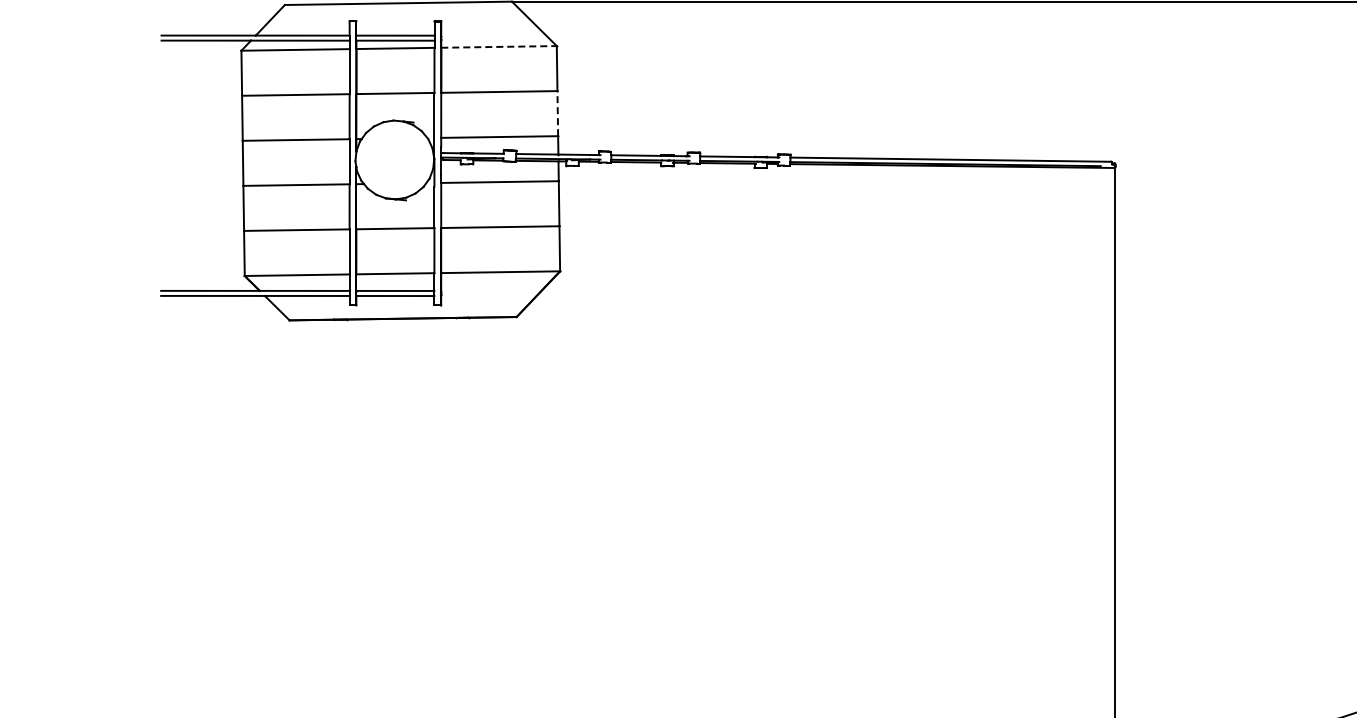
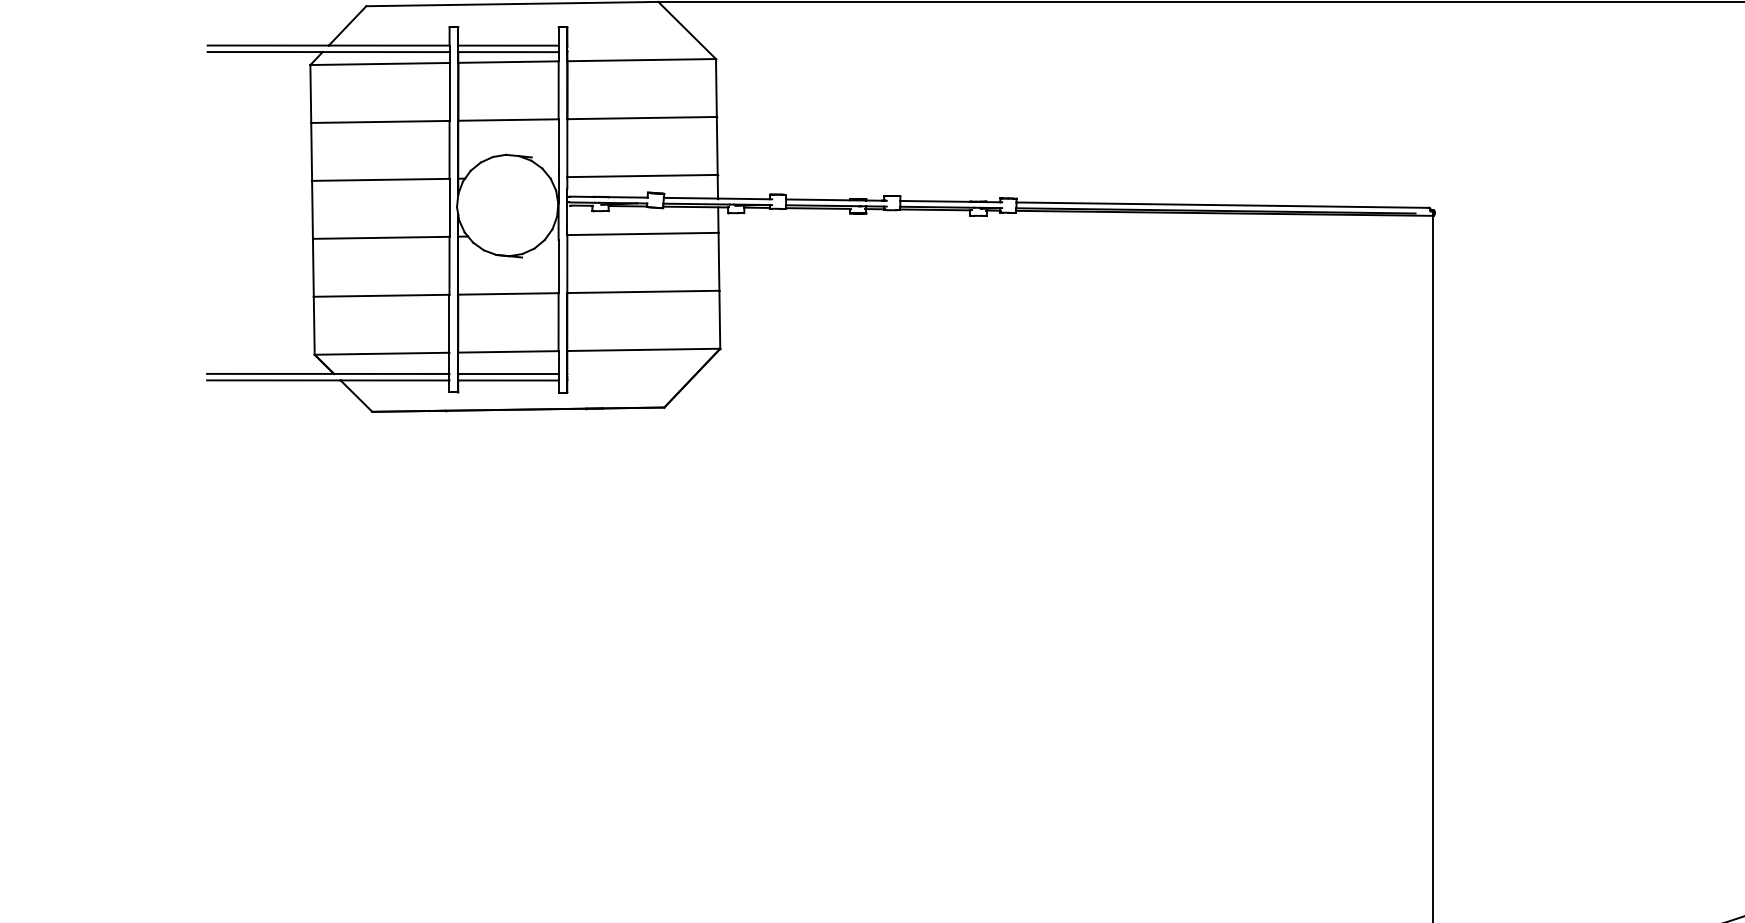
line: (499, 46) -> (642, 59), dashed -> solid
line: (557, 113) -> (716, 145), dashed -> solid

